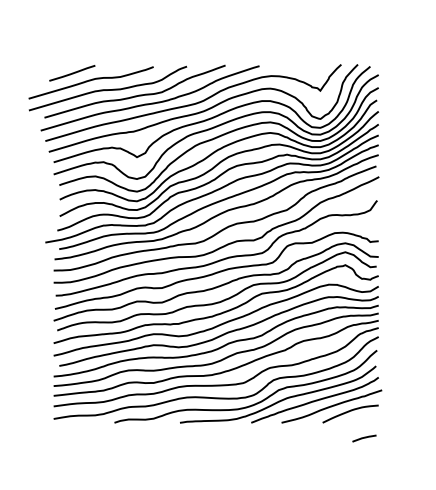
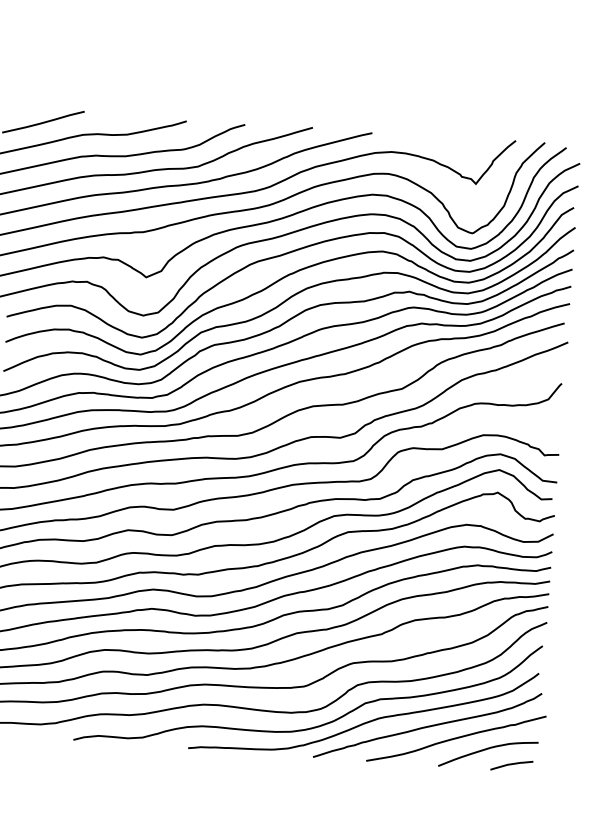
line: (364, 438) -> (511, 765), moved

